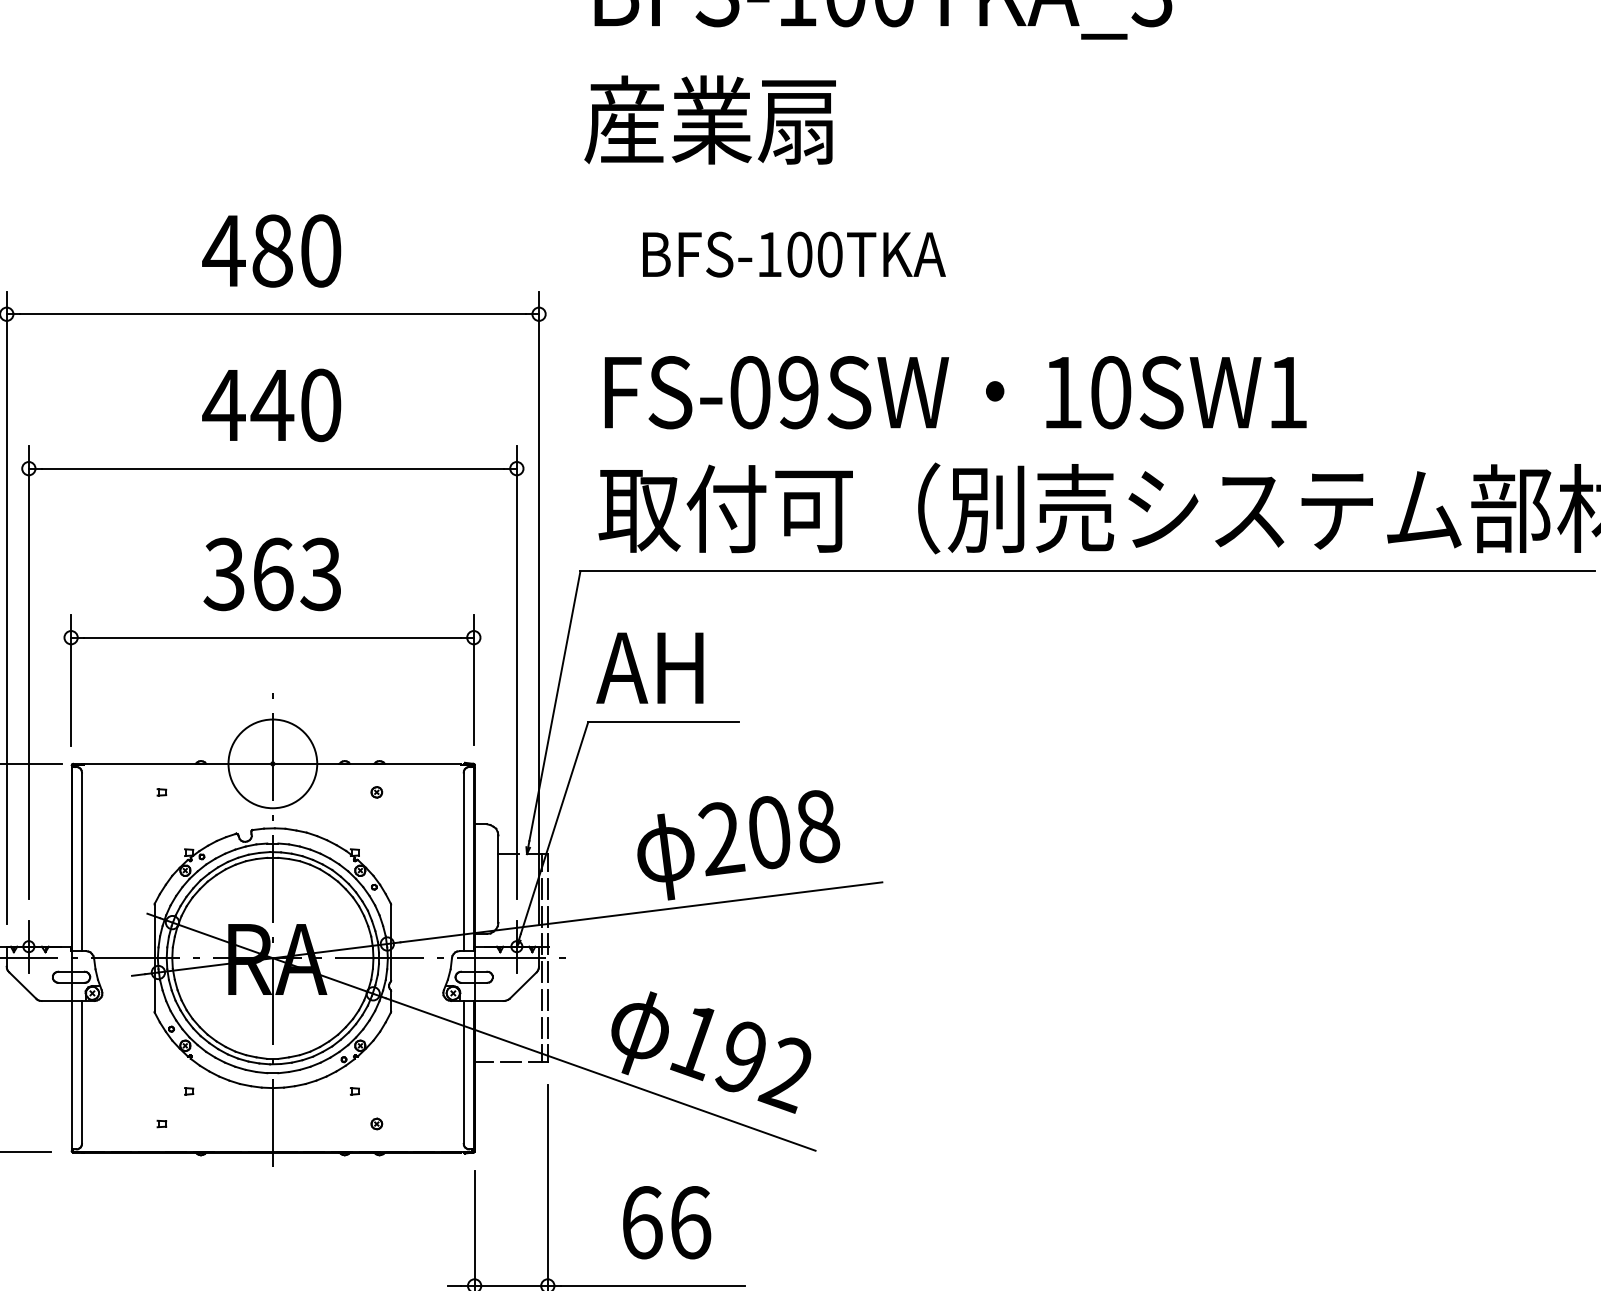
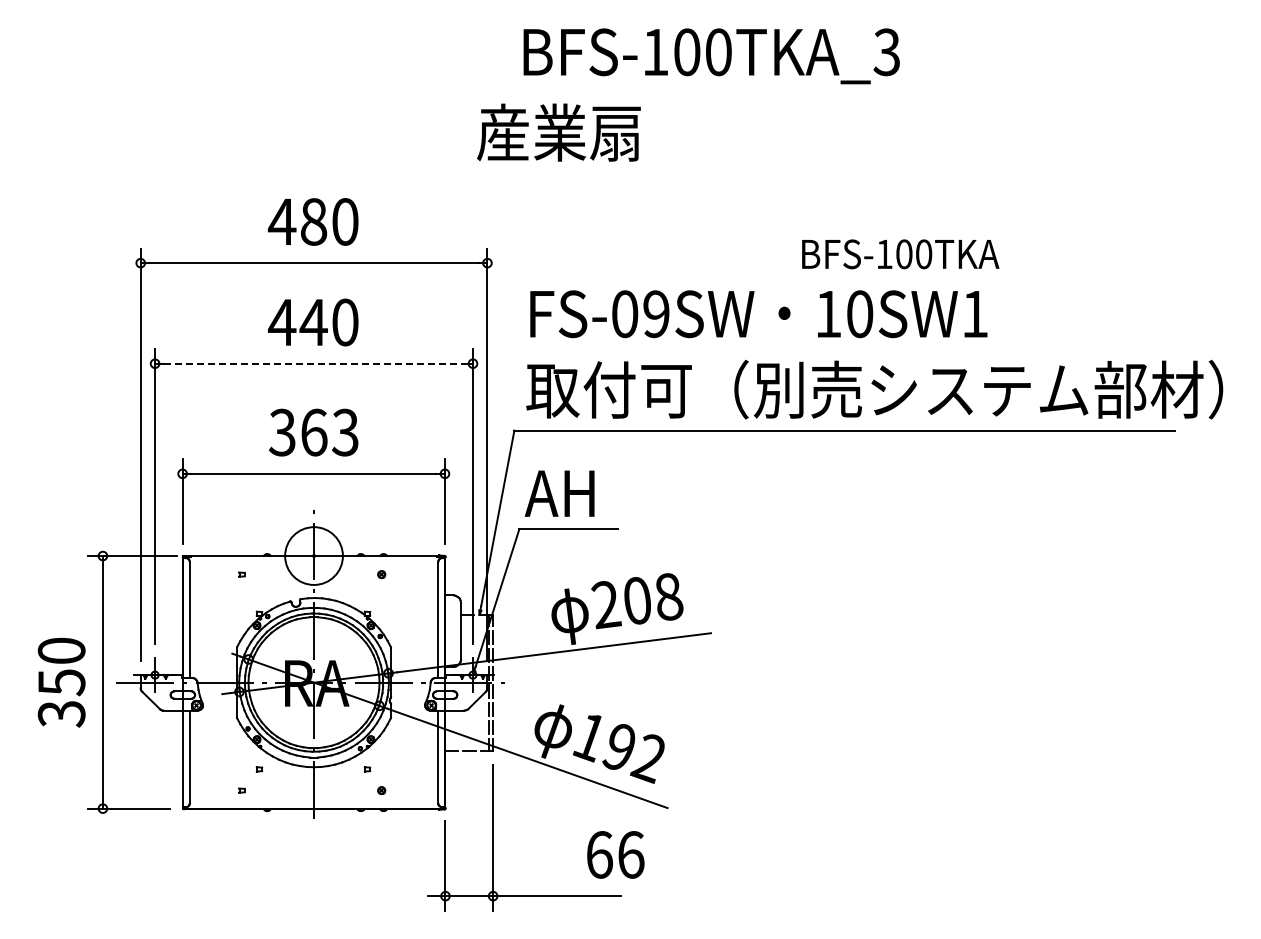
text: (709, 119) -> (558, 132), moved
text: (793, 254) -> (900, 254), moved
line: (273, 468) -> (314, 363), solid -> dashed
text: (666, 1222) -> (615, 854), moved

